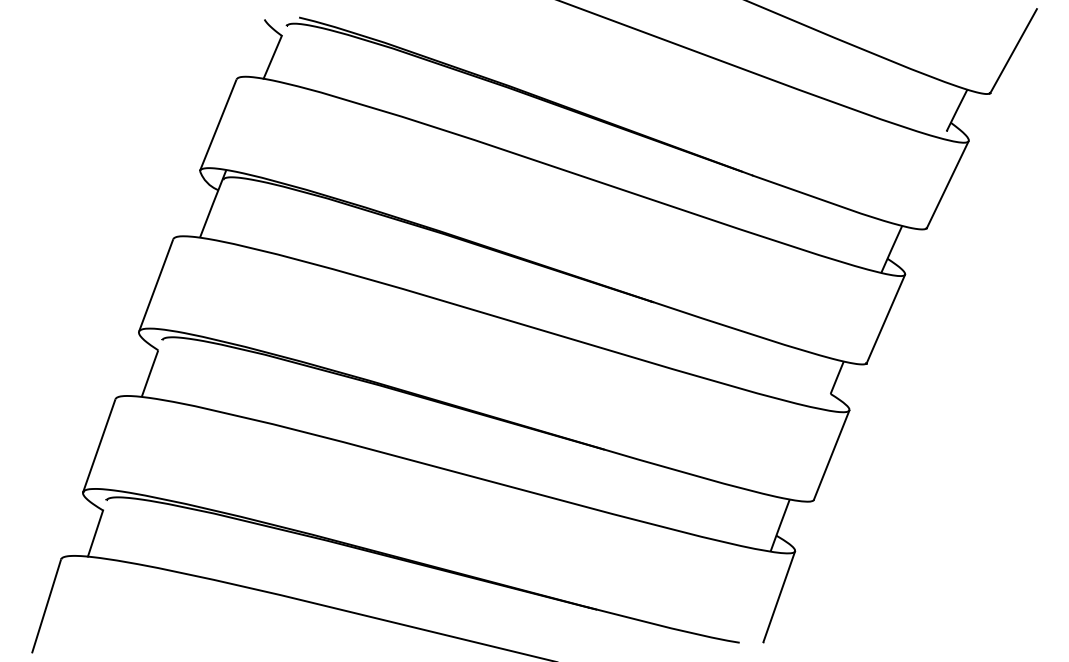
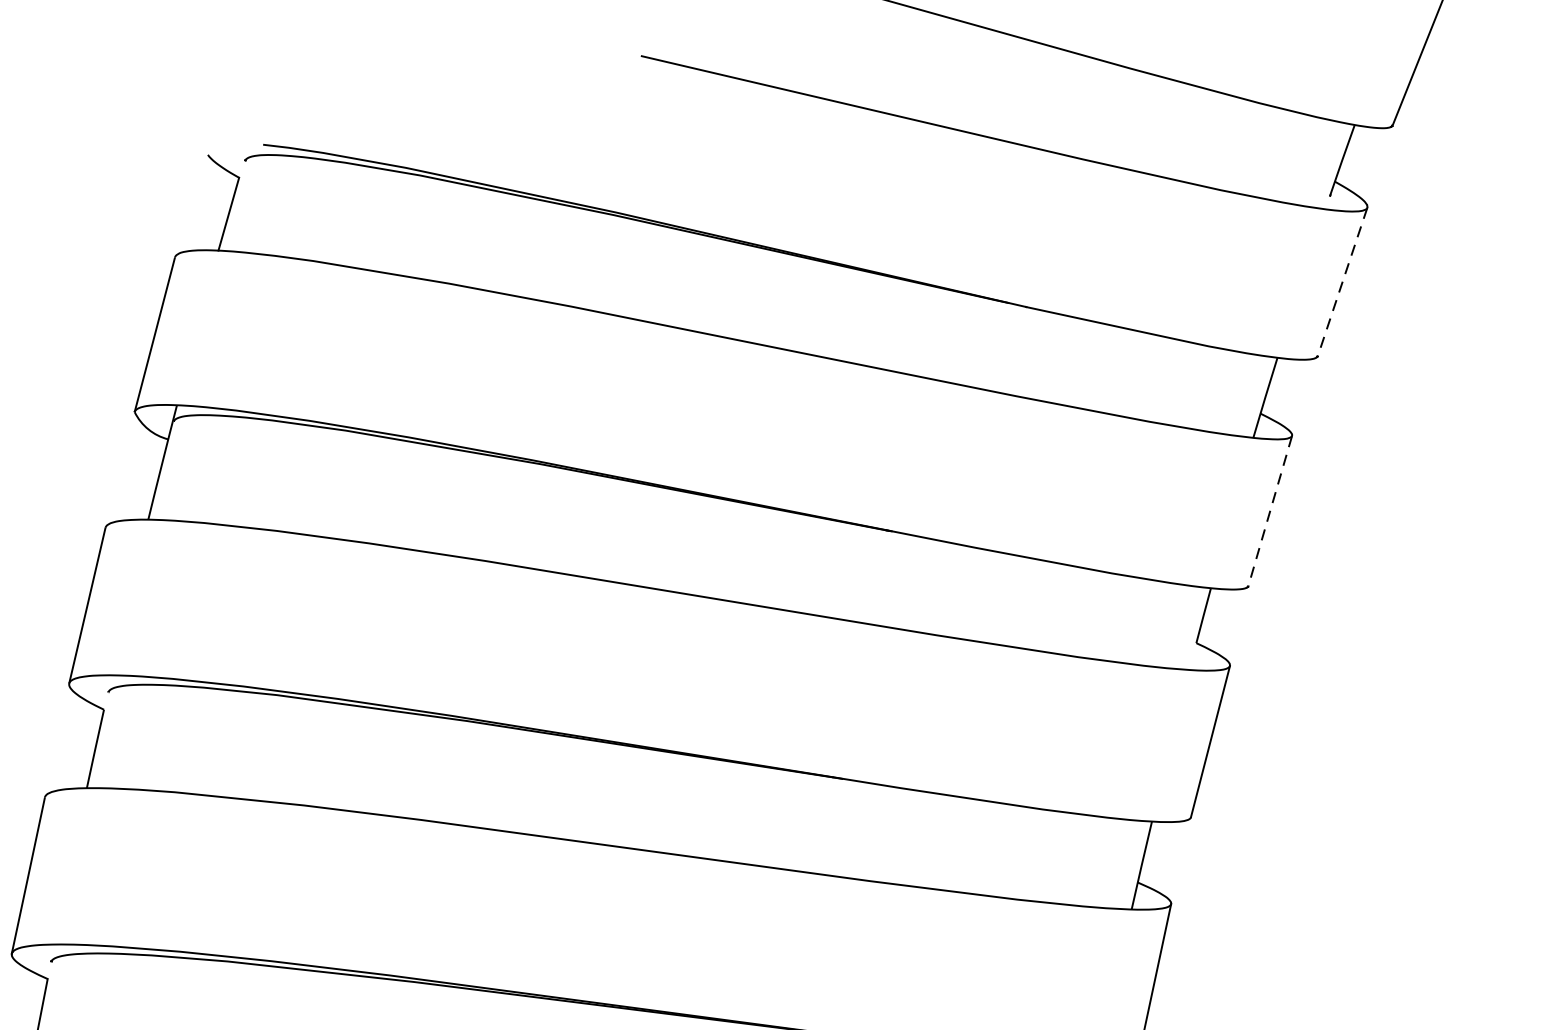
line: (947, 184) -> (1342, 281), solid -> dashed
line: (885, 318) -> (1269, 510), solid -> dashed

